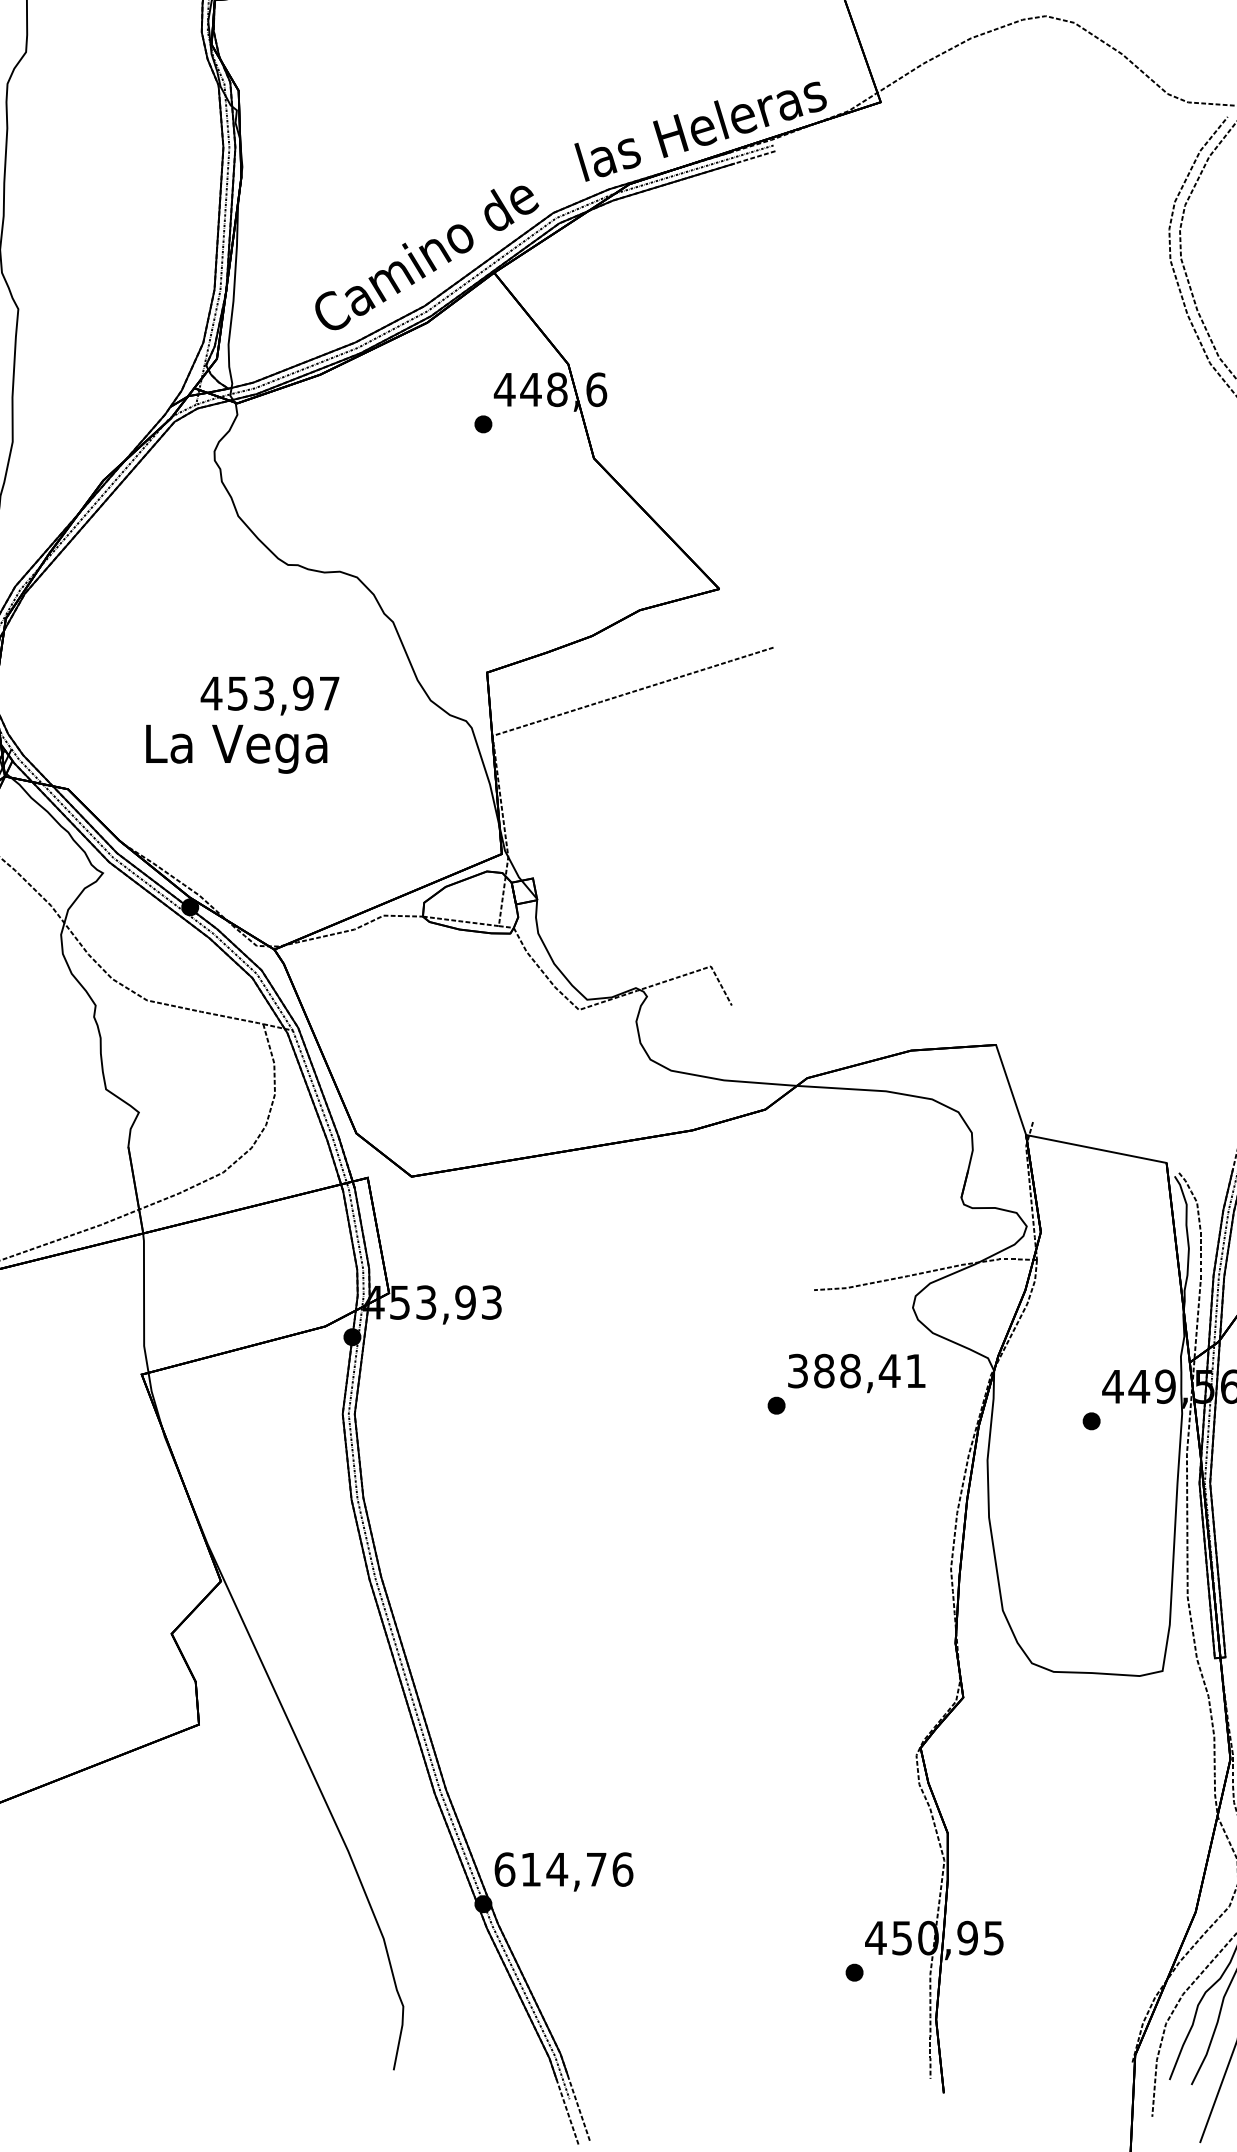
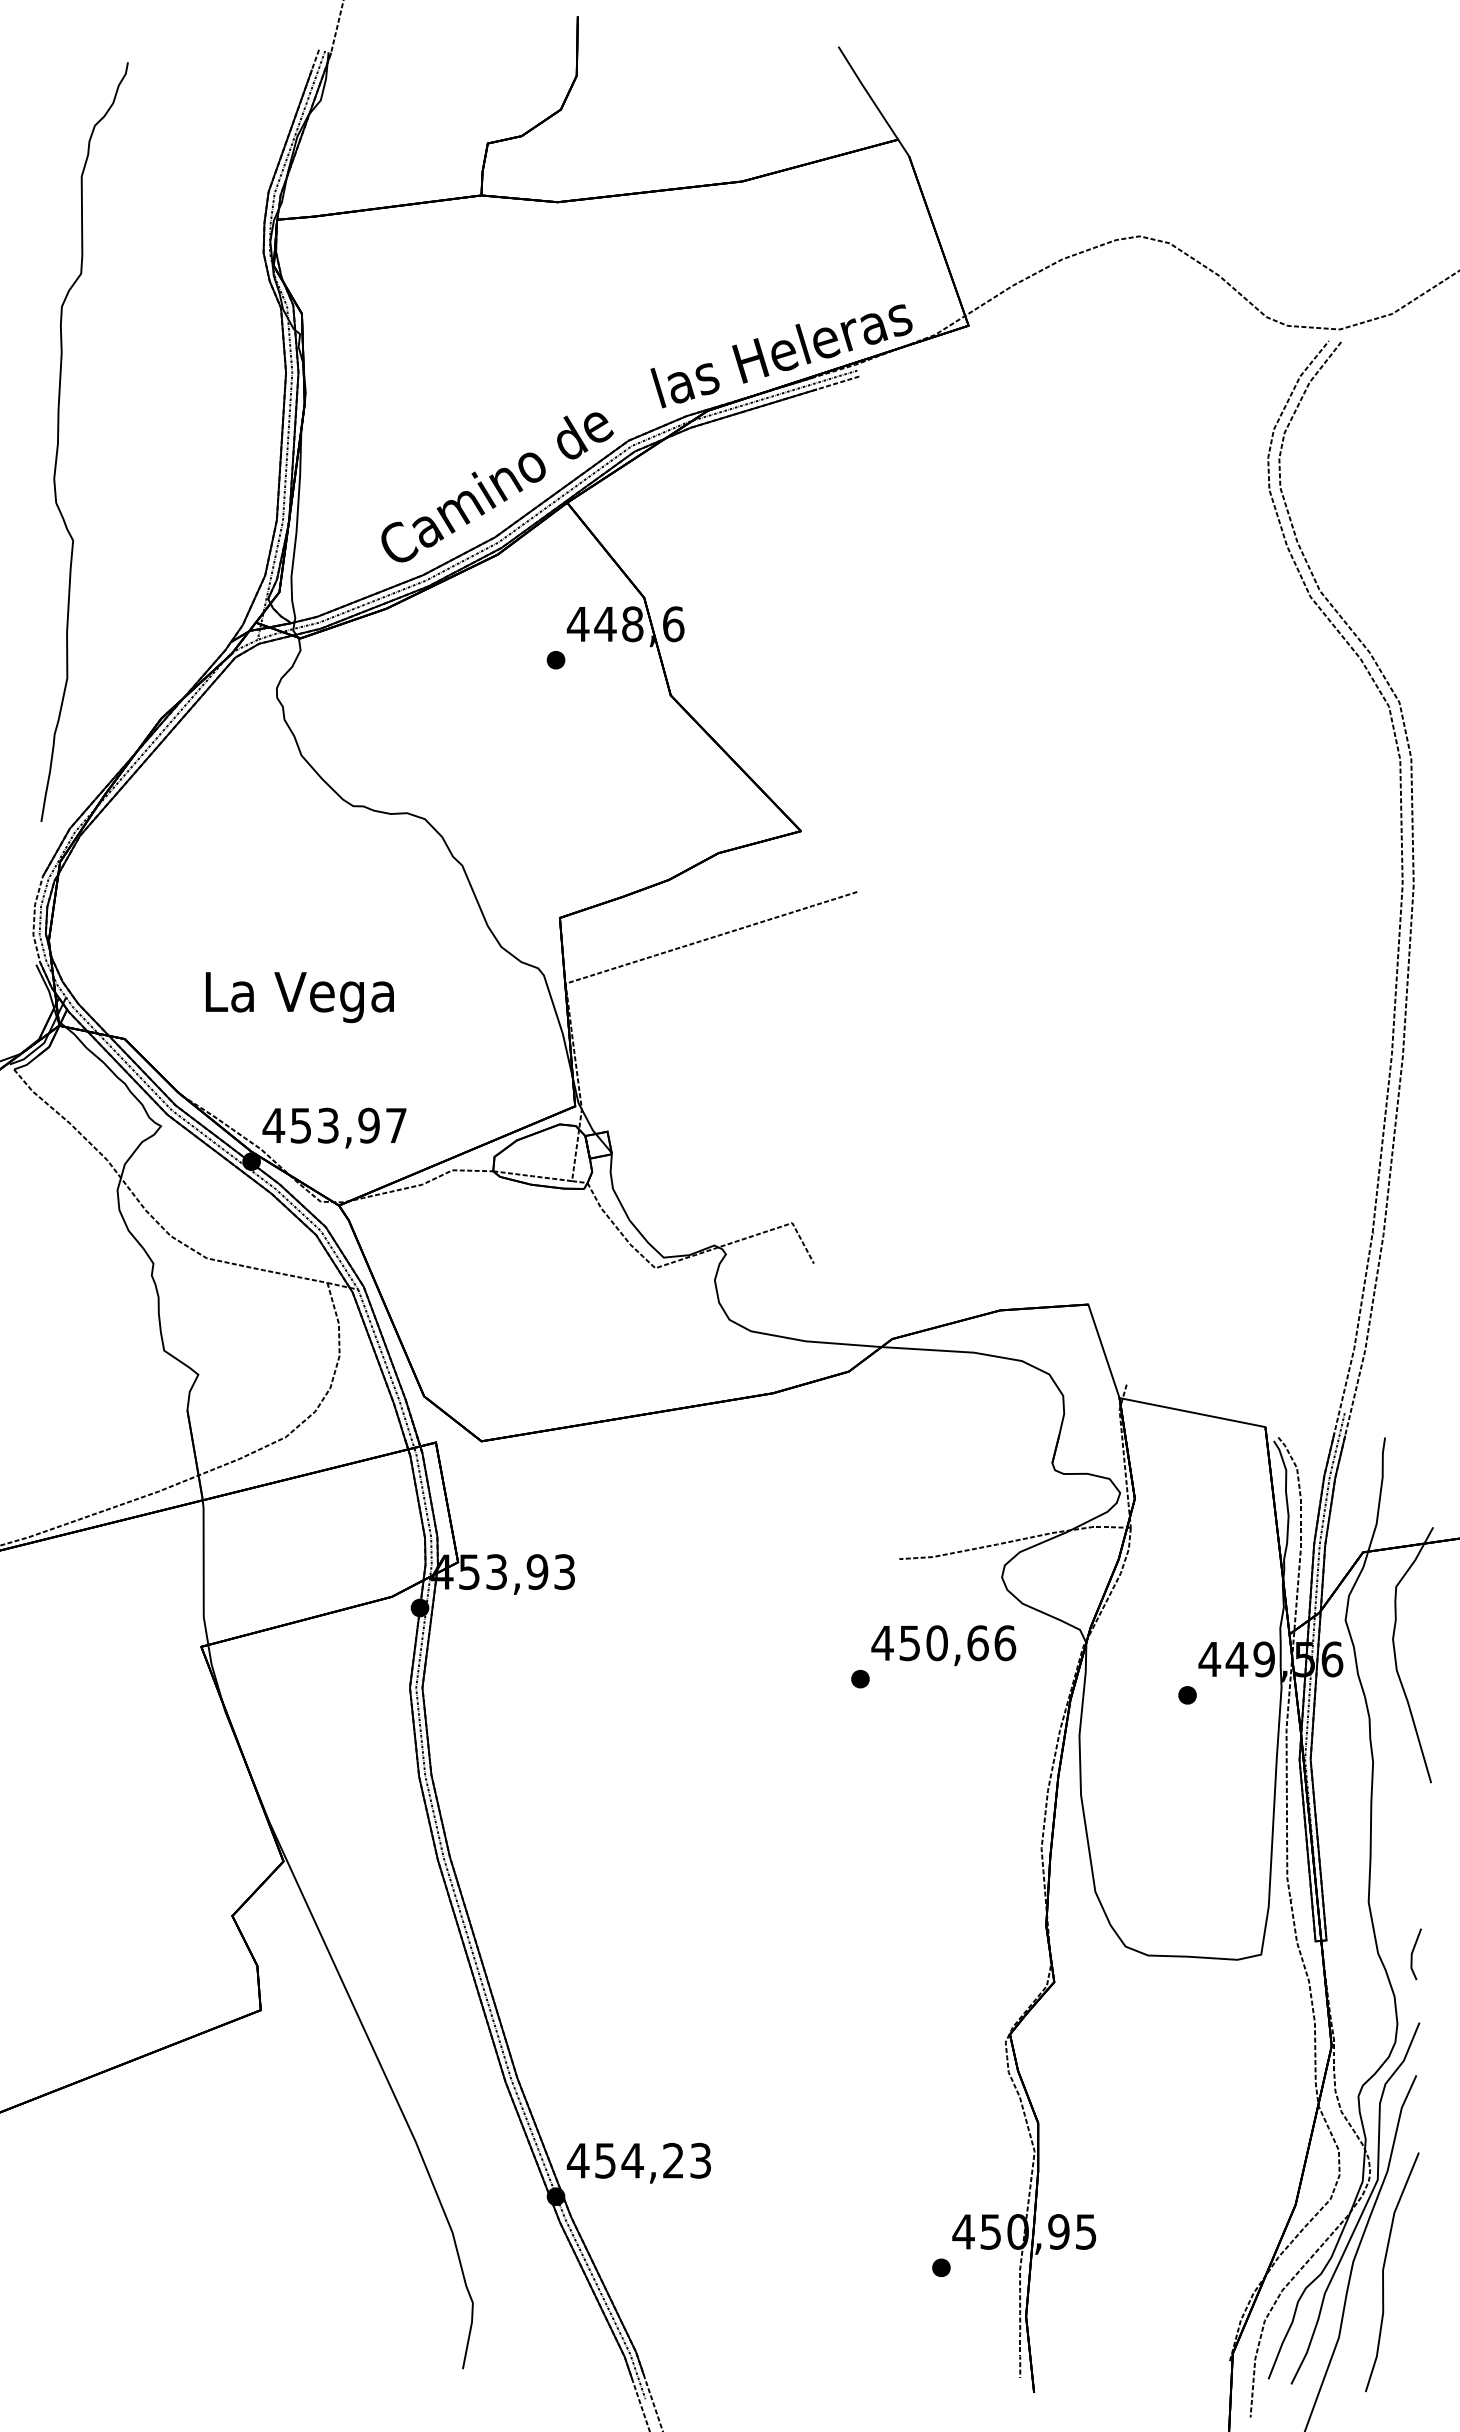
text: (270, 695) -> (334, 1127), moved
text: (856, 1371) -> (943, 1643), 388,41 -> 450,66
text: (562, 1869) -> (638, 2160), 614,76 -> 454,23

